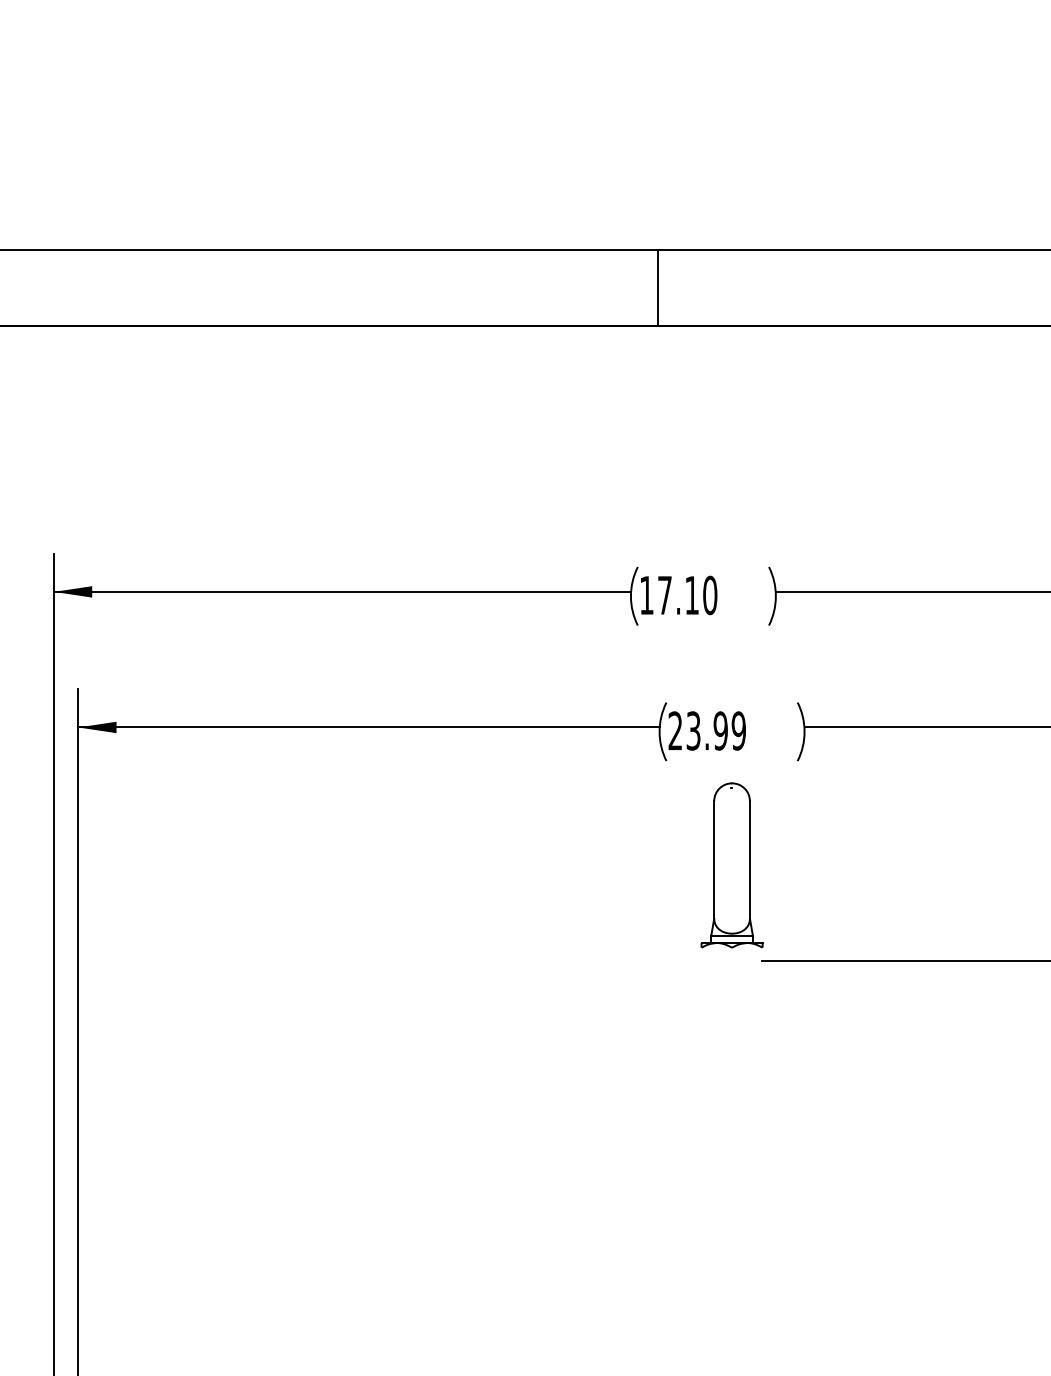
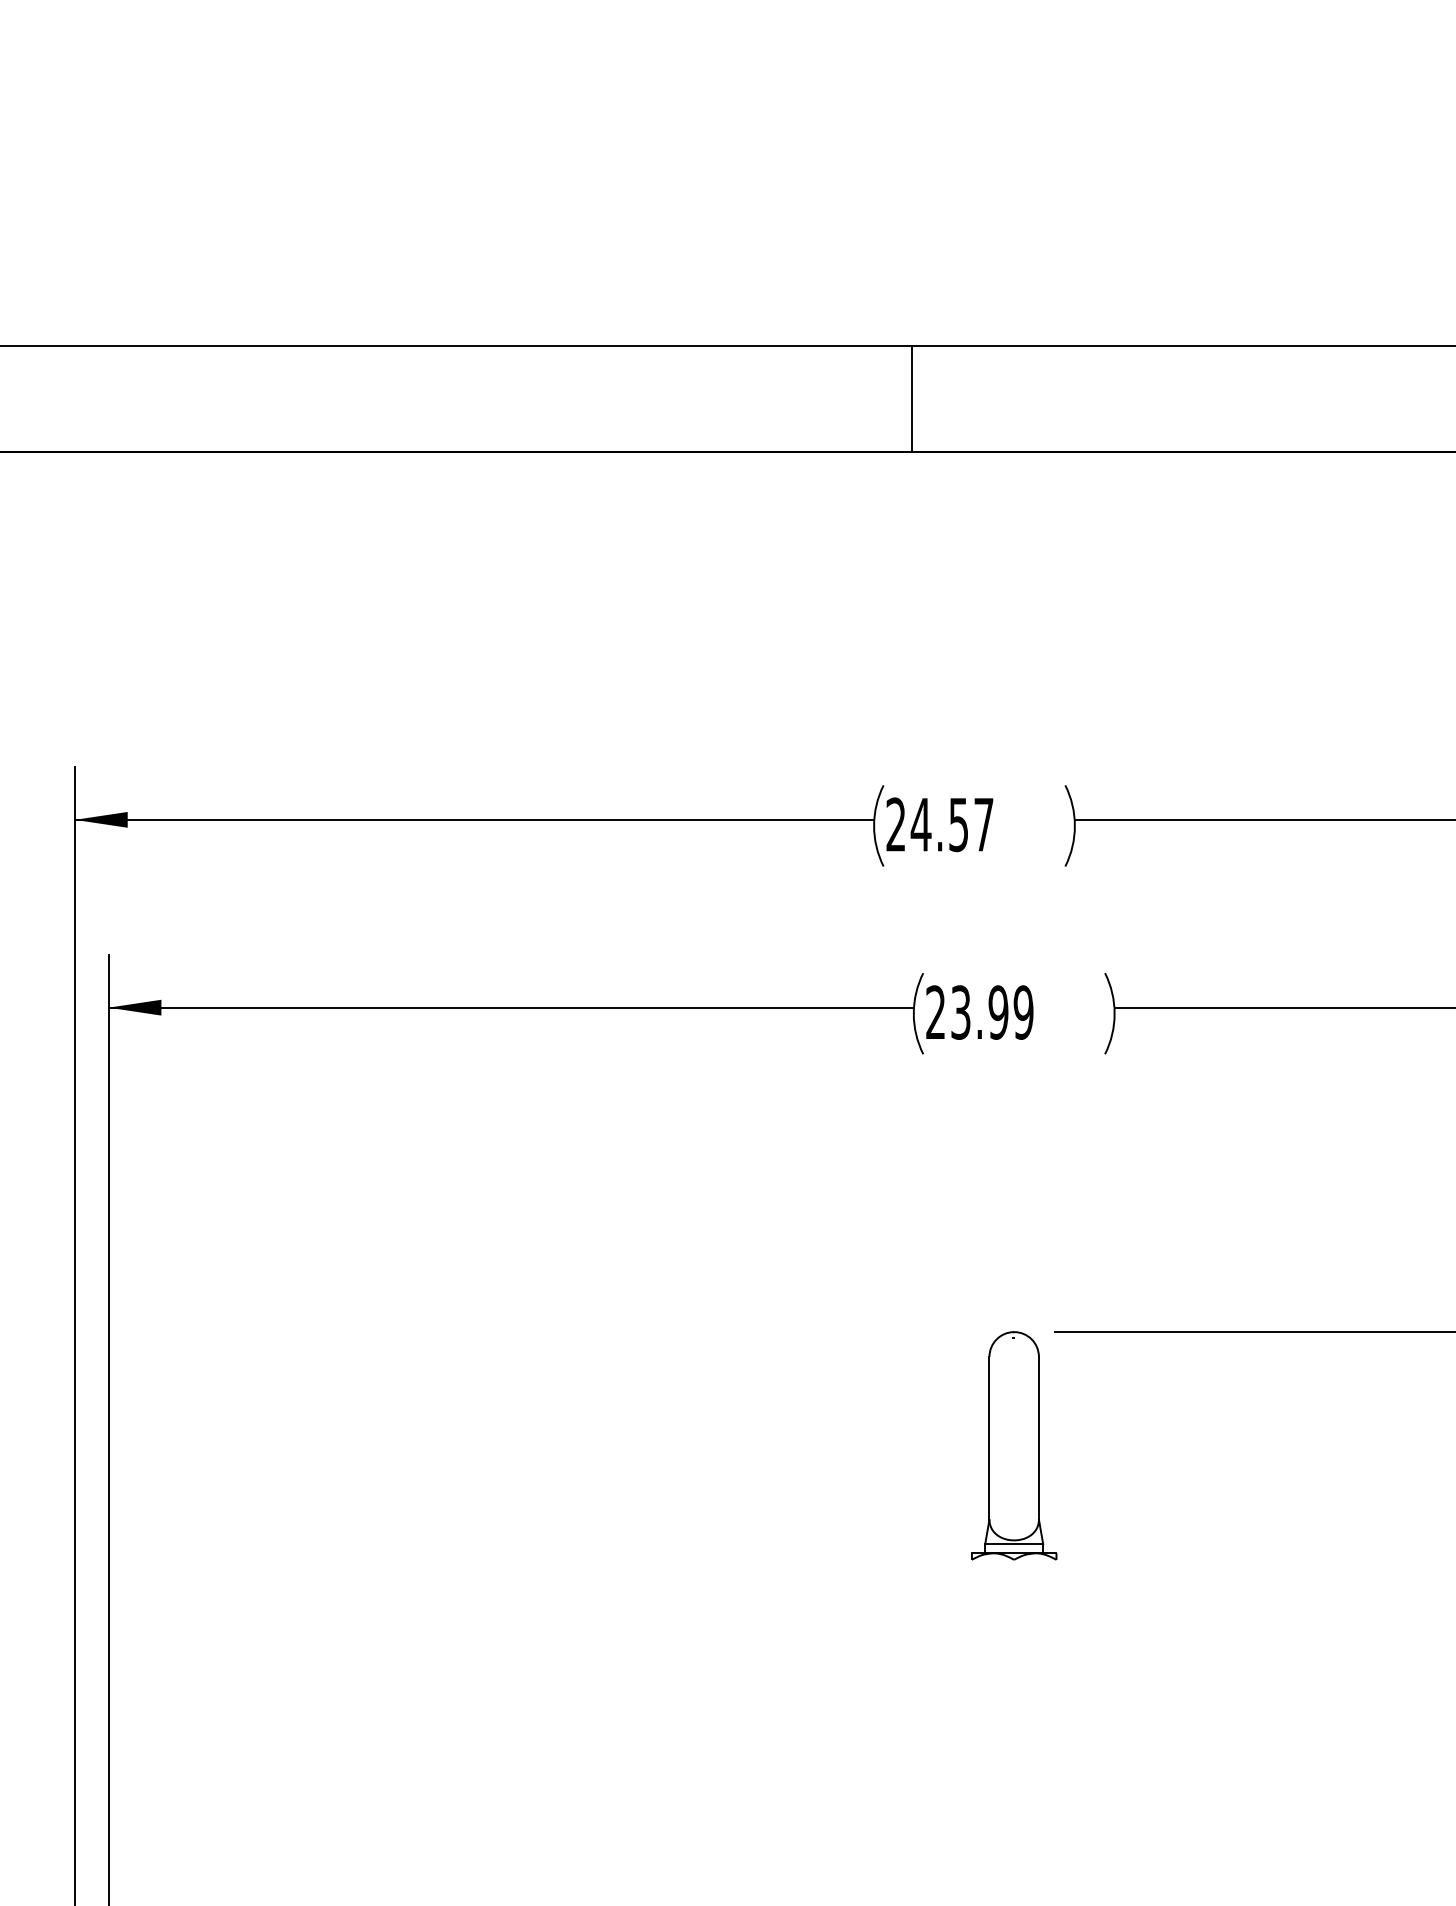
text: (678, 595) -> (939, 824), 17.10 -> 24.57
part: (732, 865) -> (1014, 1445), moved

